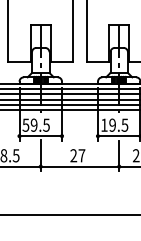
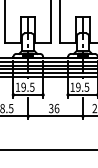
text: (25, 124) -> (17, 86), 59.5 -> 19.5
text: (78, 155) -> (54, 108), 27 -> 36

